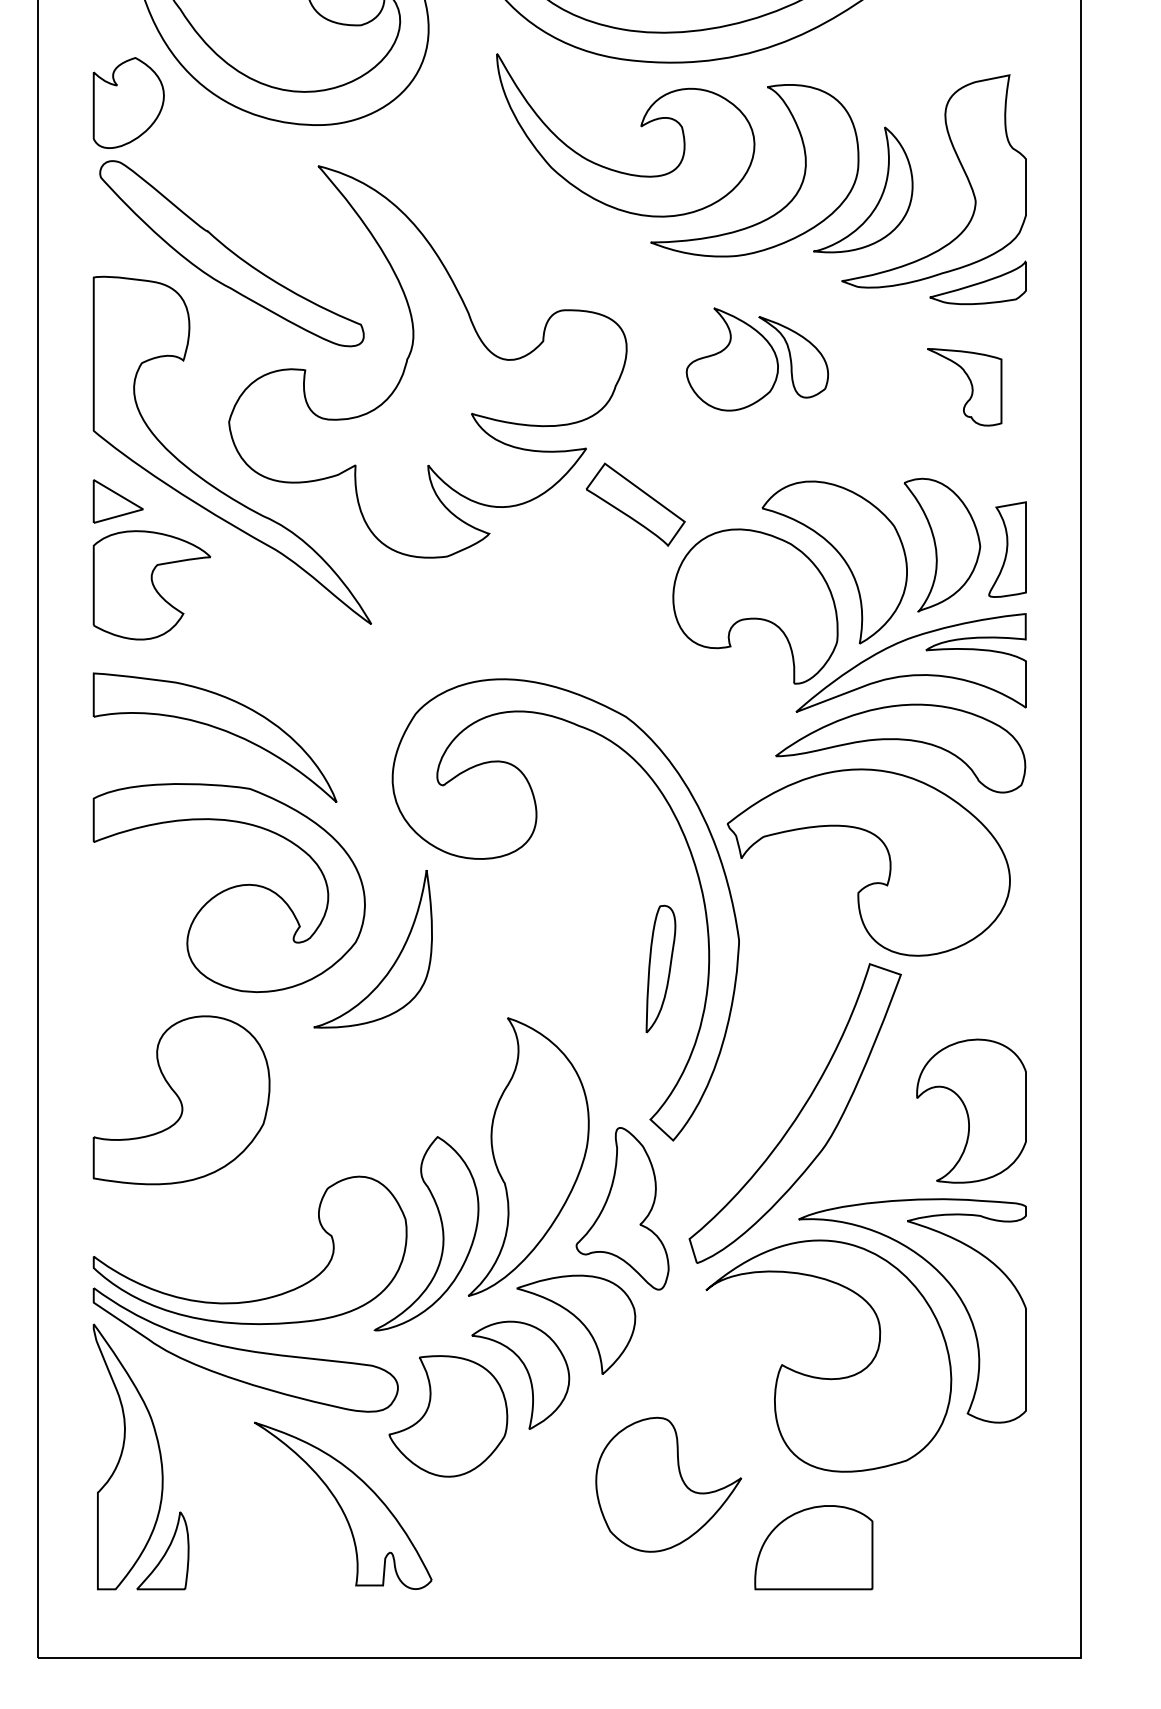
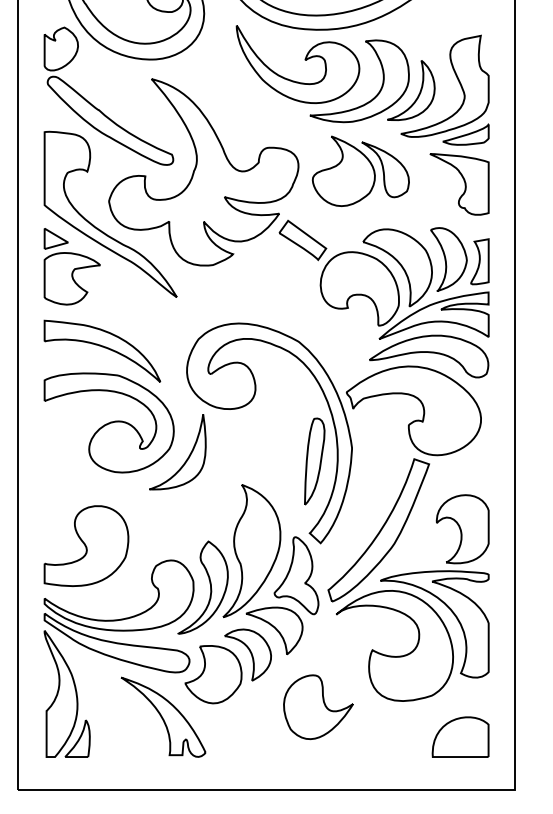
part: (756, 357) -> (360, 170), size x1.43
part: (964, 387) -> (459, 184), size x1.67
part: (660, 968) -> (314, 461), size x1.43
part: (181, 1099) -> (86, 545), moved
part: (813, 1546) -> (460, 736), moved

